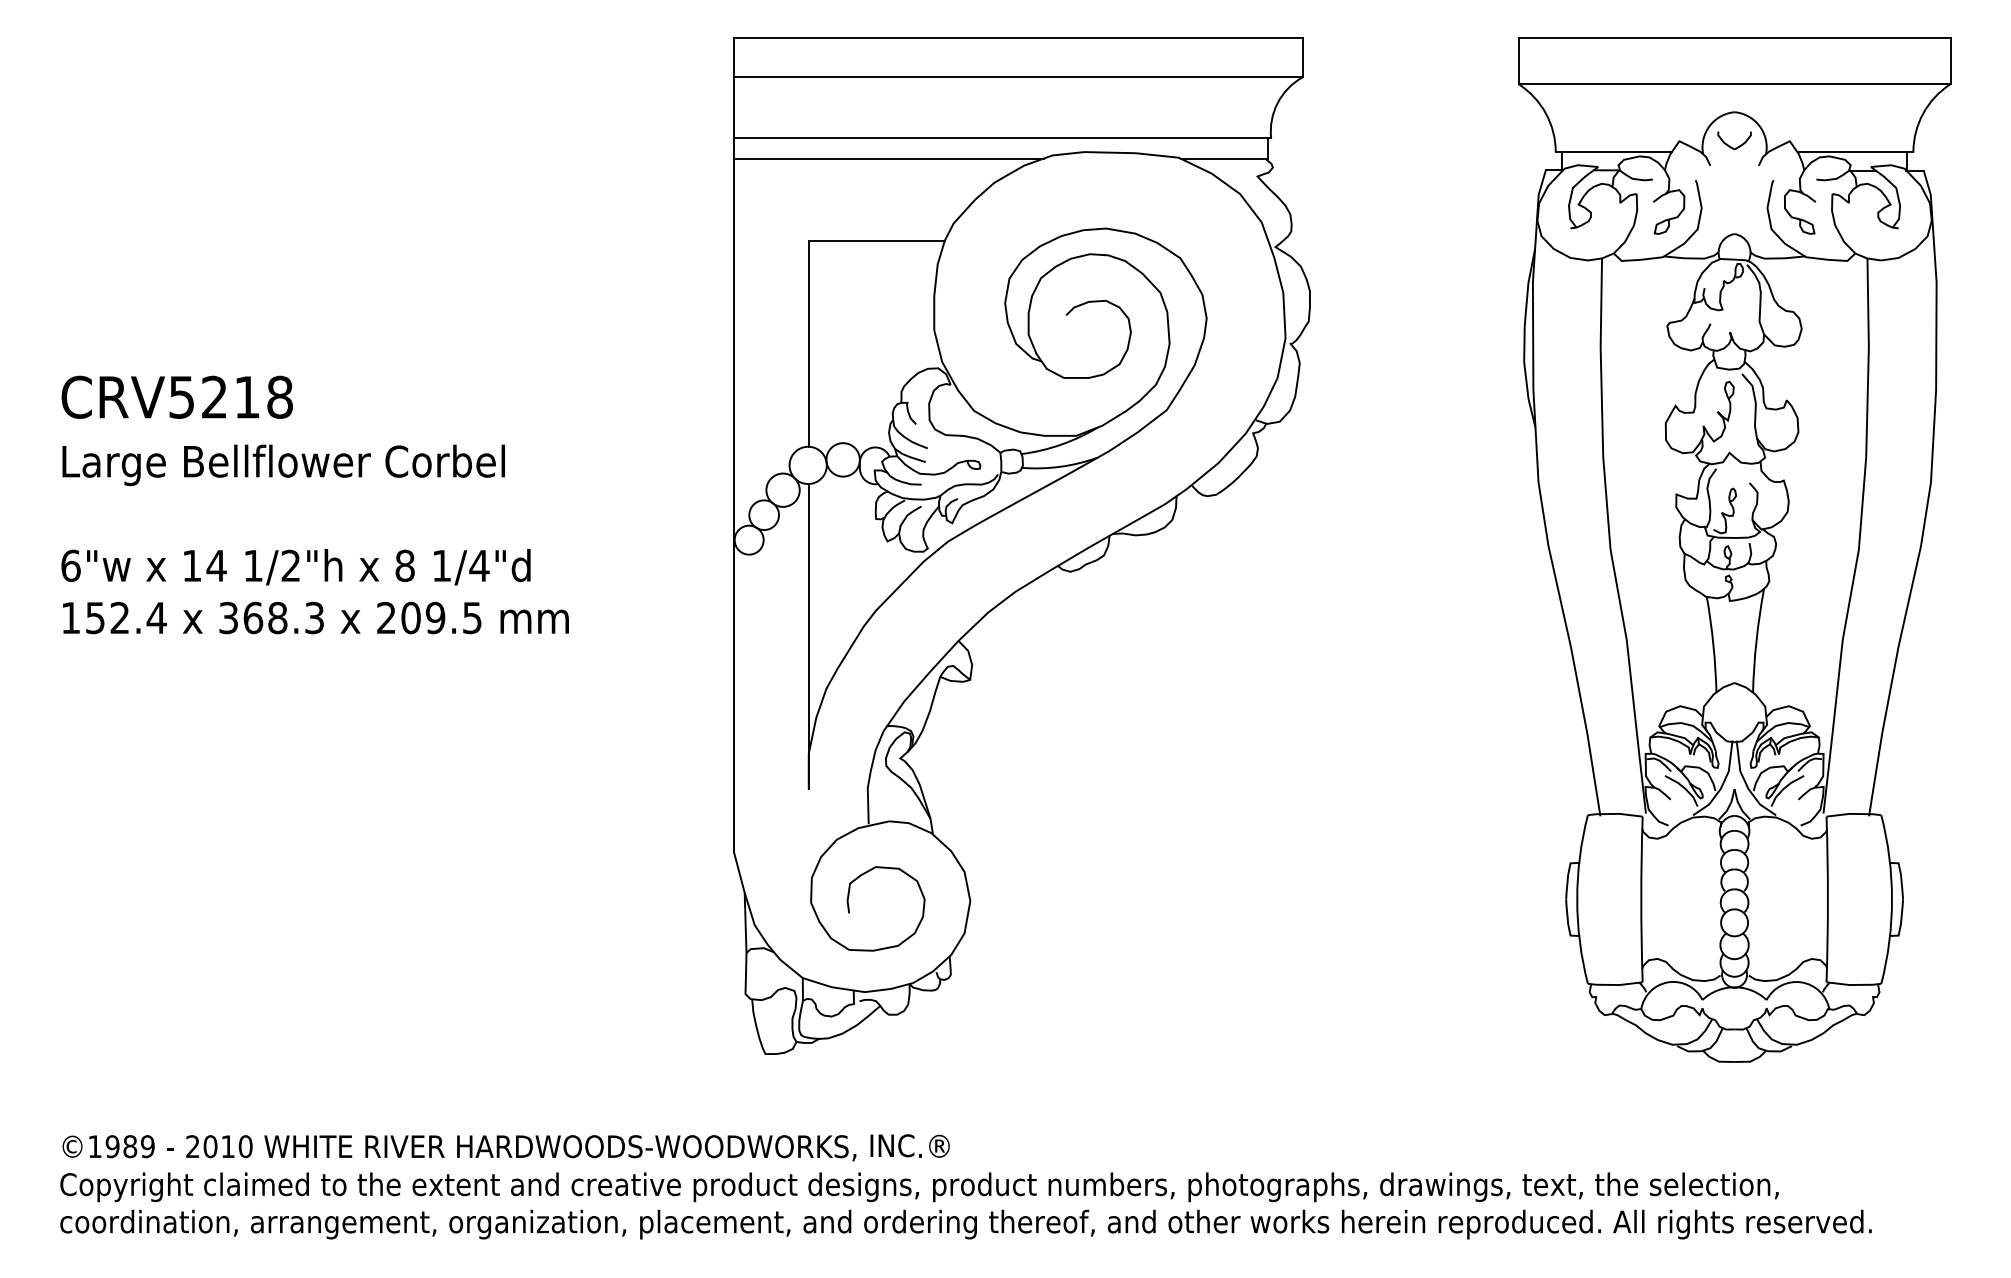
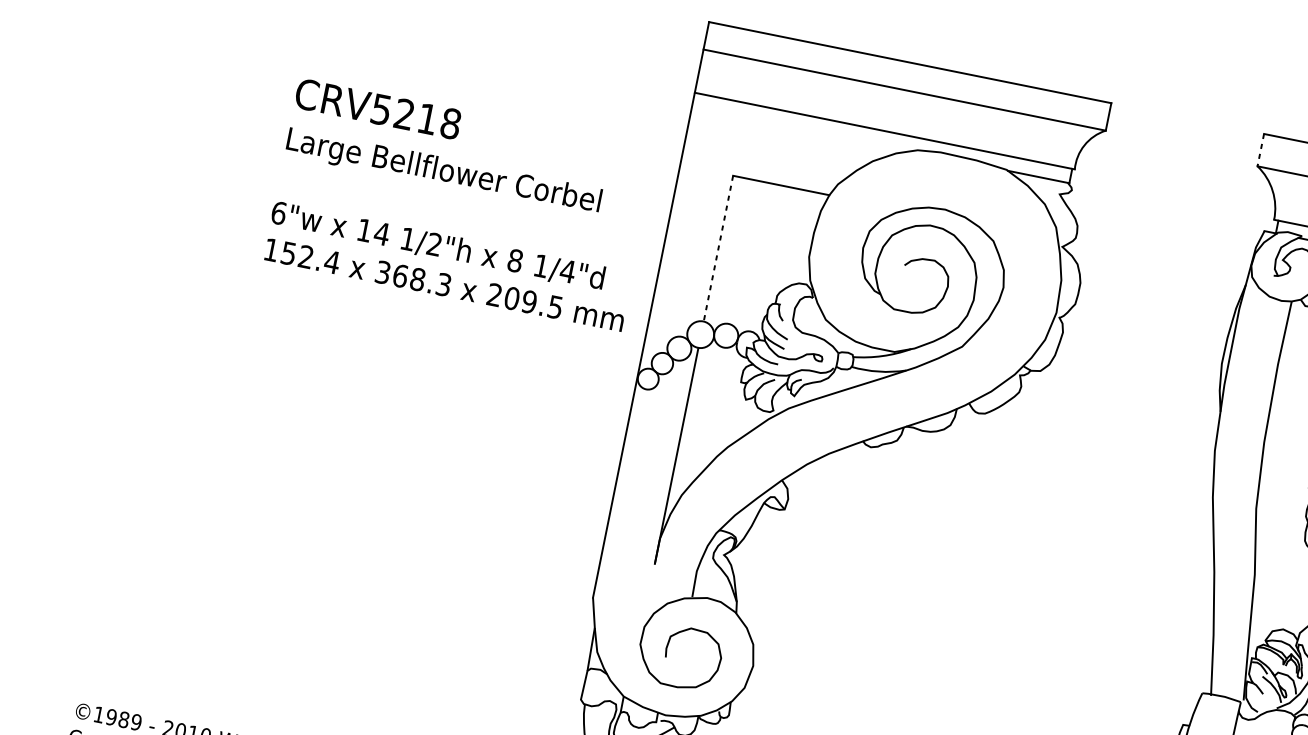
line: (1518, 61) -> (1260, 150), solid -> dashed
line: (888, 158) -> (801, 129), removed
line: (808, 344) -> (718, 249), solid -> dashed
text: (314, 504) -> (459, 204), moved

